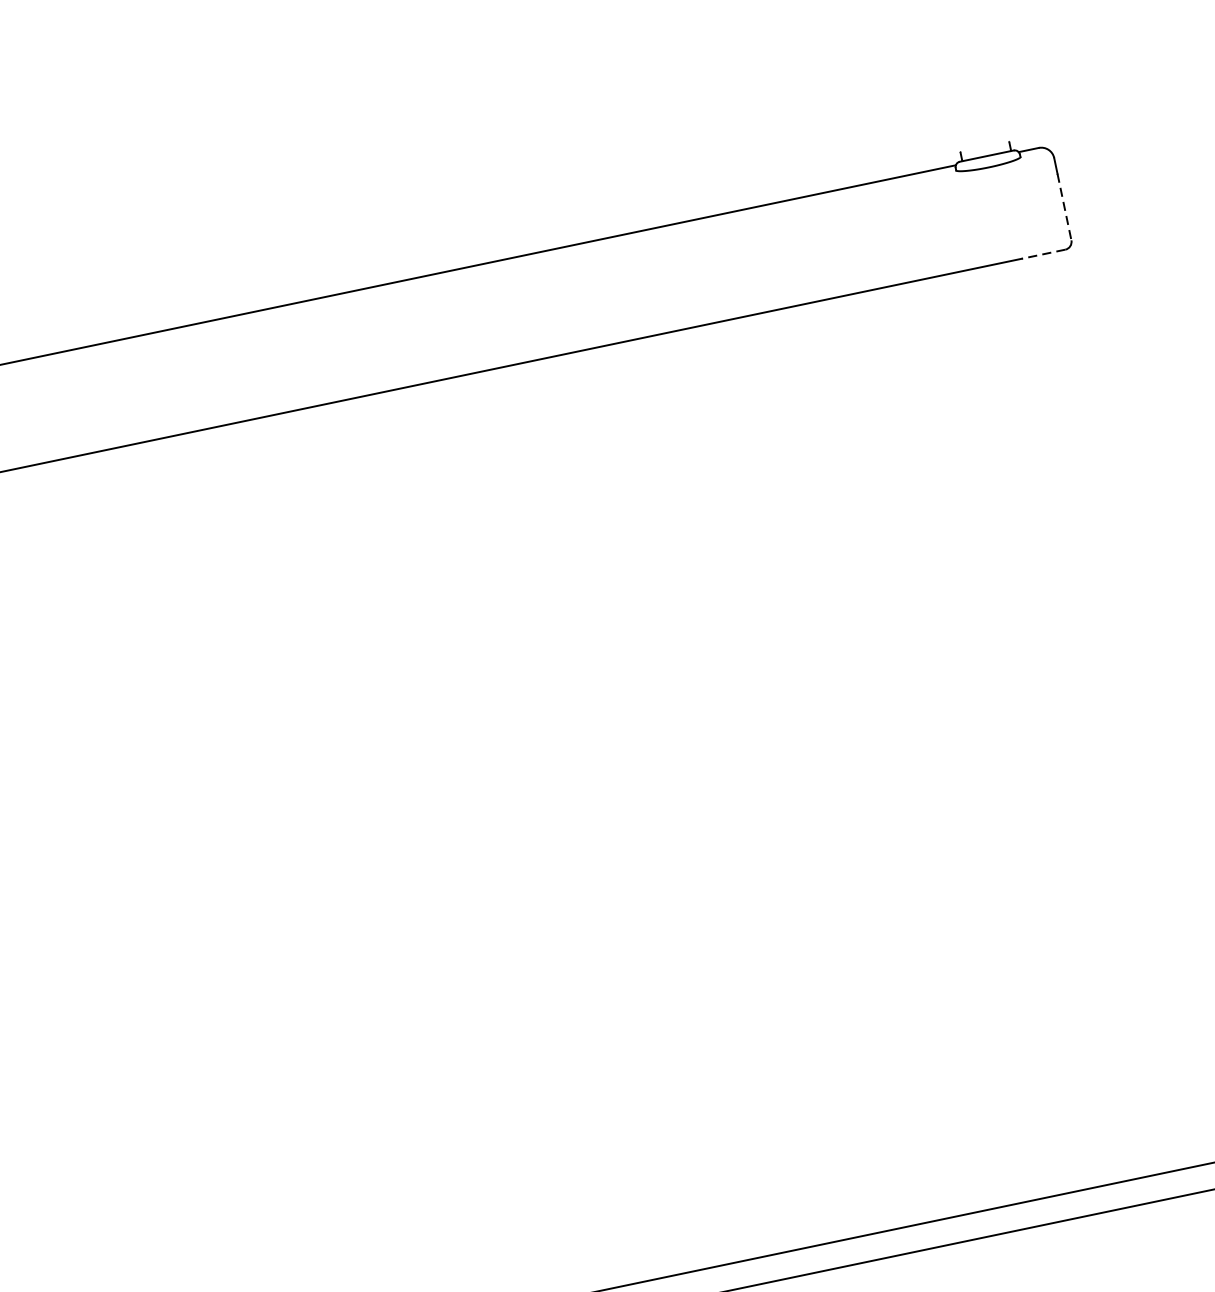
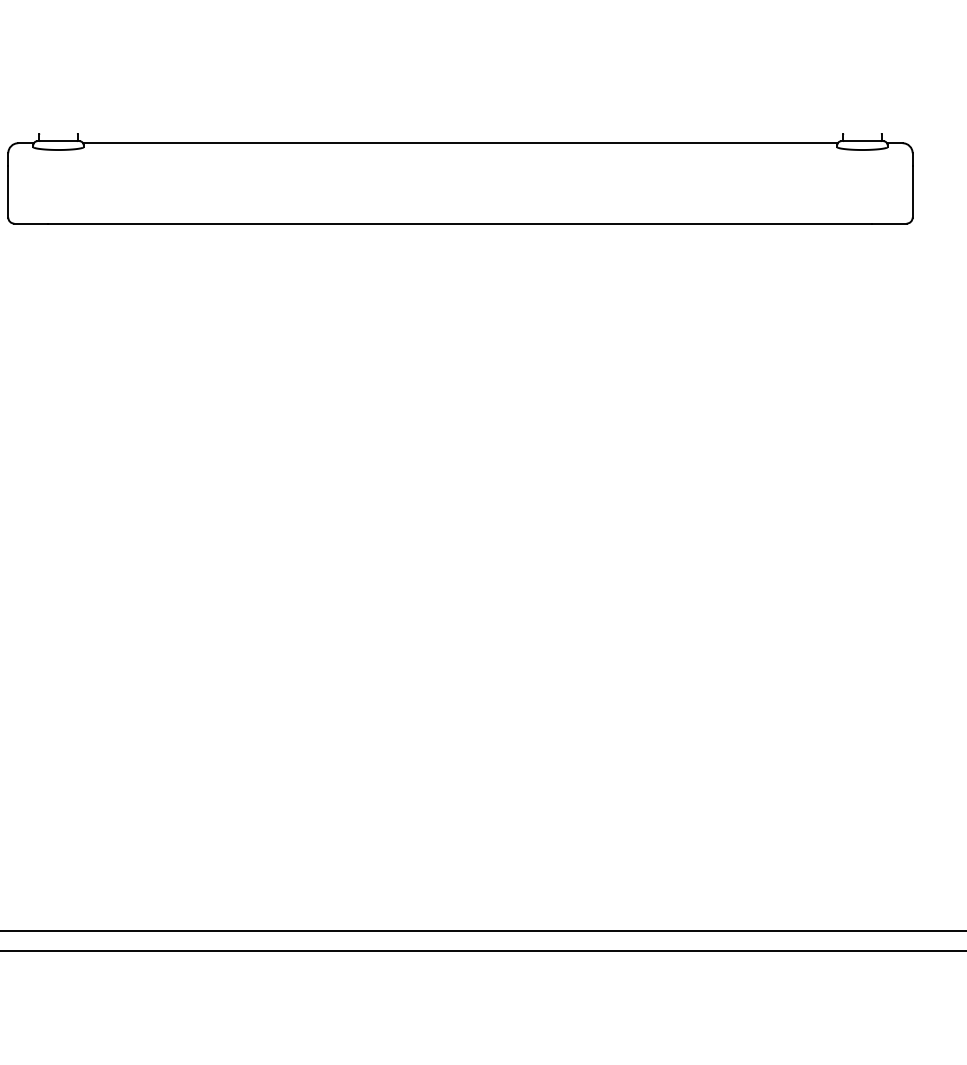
line: (1064, 208) -> (912, 192), dashed -> solid
line: (1043, 254) -> (889, 223), dashed -> solid

